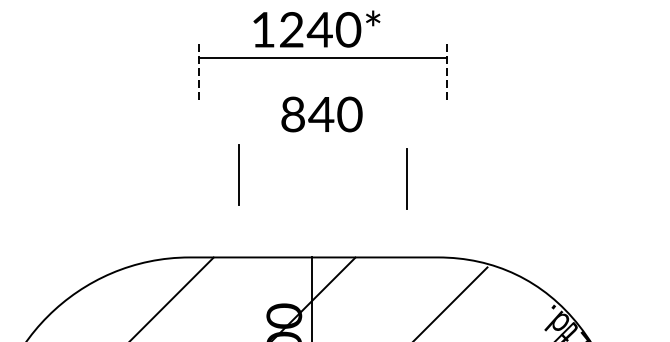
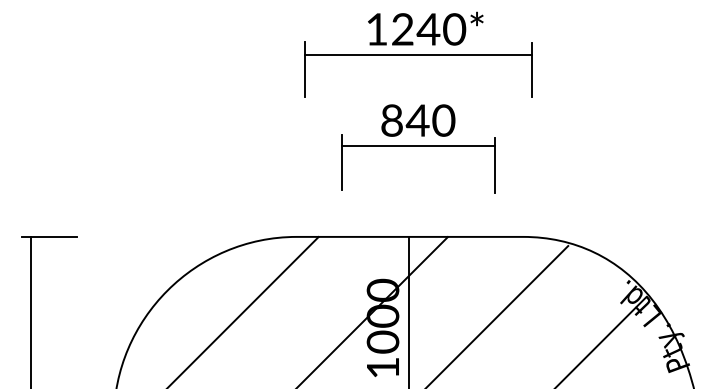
text: (316, 28) -> (425, 28), moved
line: (199, 74) -> (305, 70), dashed -> solid
line: (447, 74) -> (531, 70), dashed -> solid
text: (322, 114) -> (418, 120), moved
line: (322, 157) -> (417, 145), added

